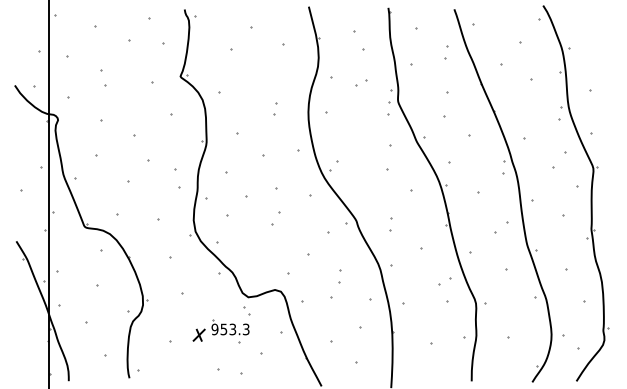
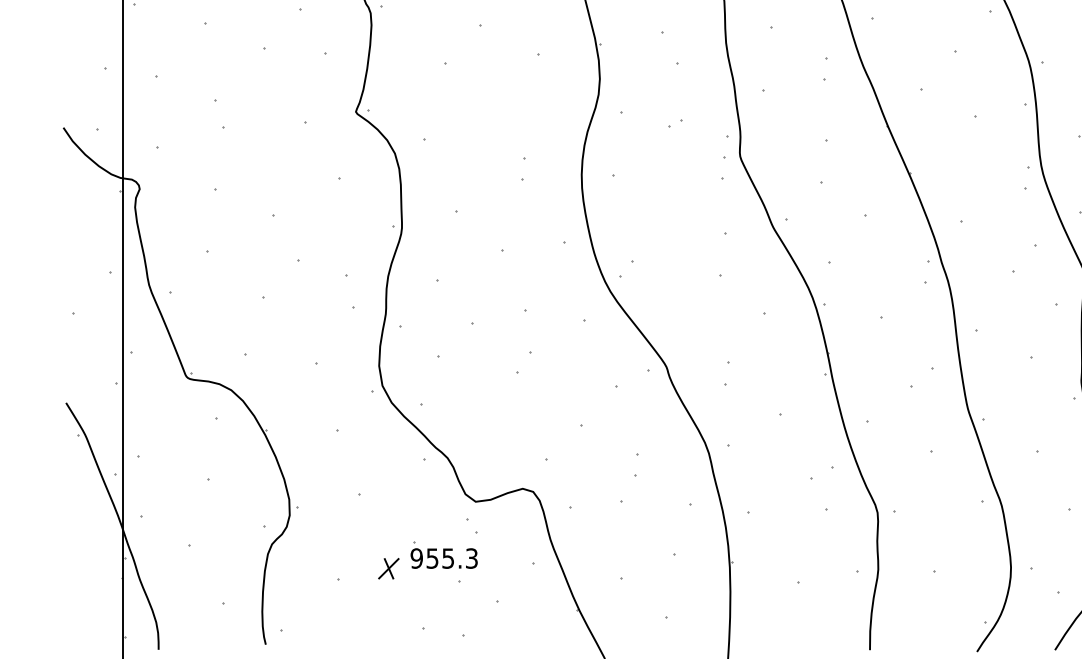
part: (361, 82) -> (675, 122), size x0.62
text: (232, 328) -> (447, 556), 953.3 -> 955.3

